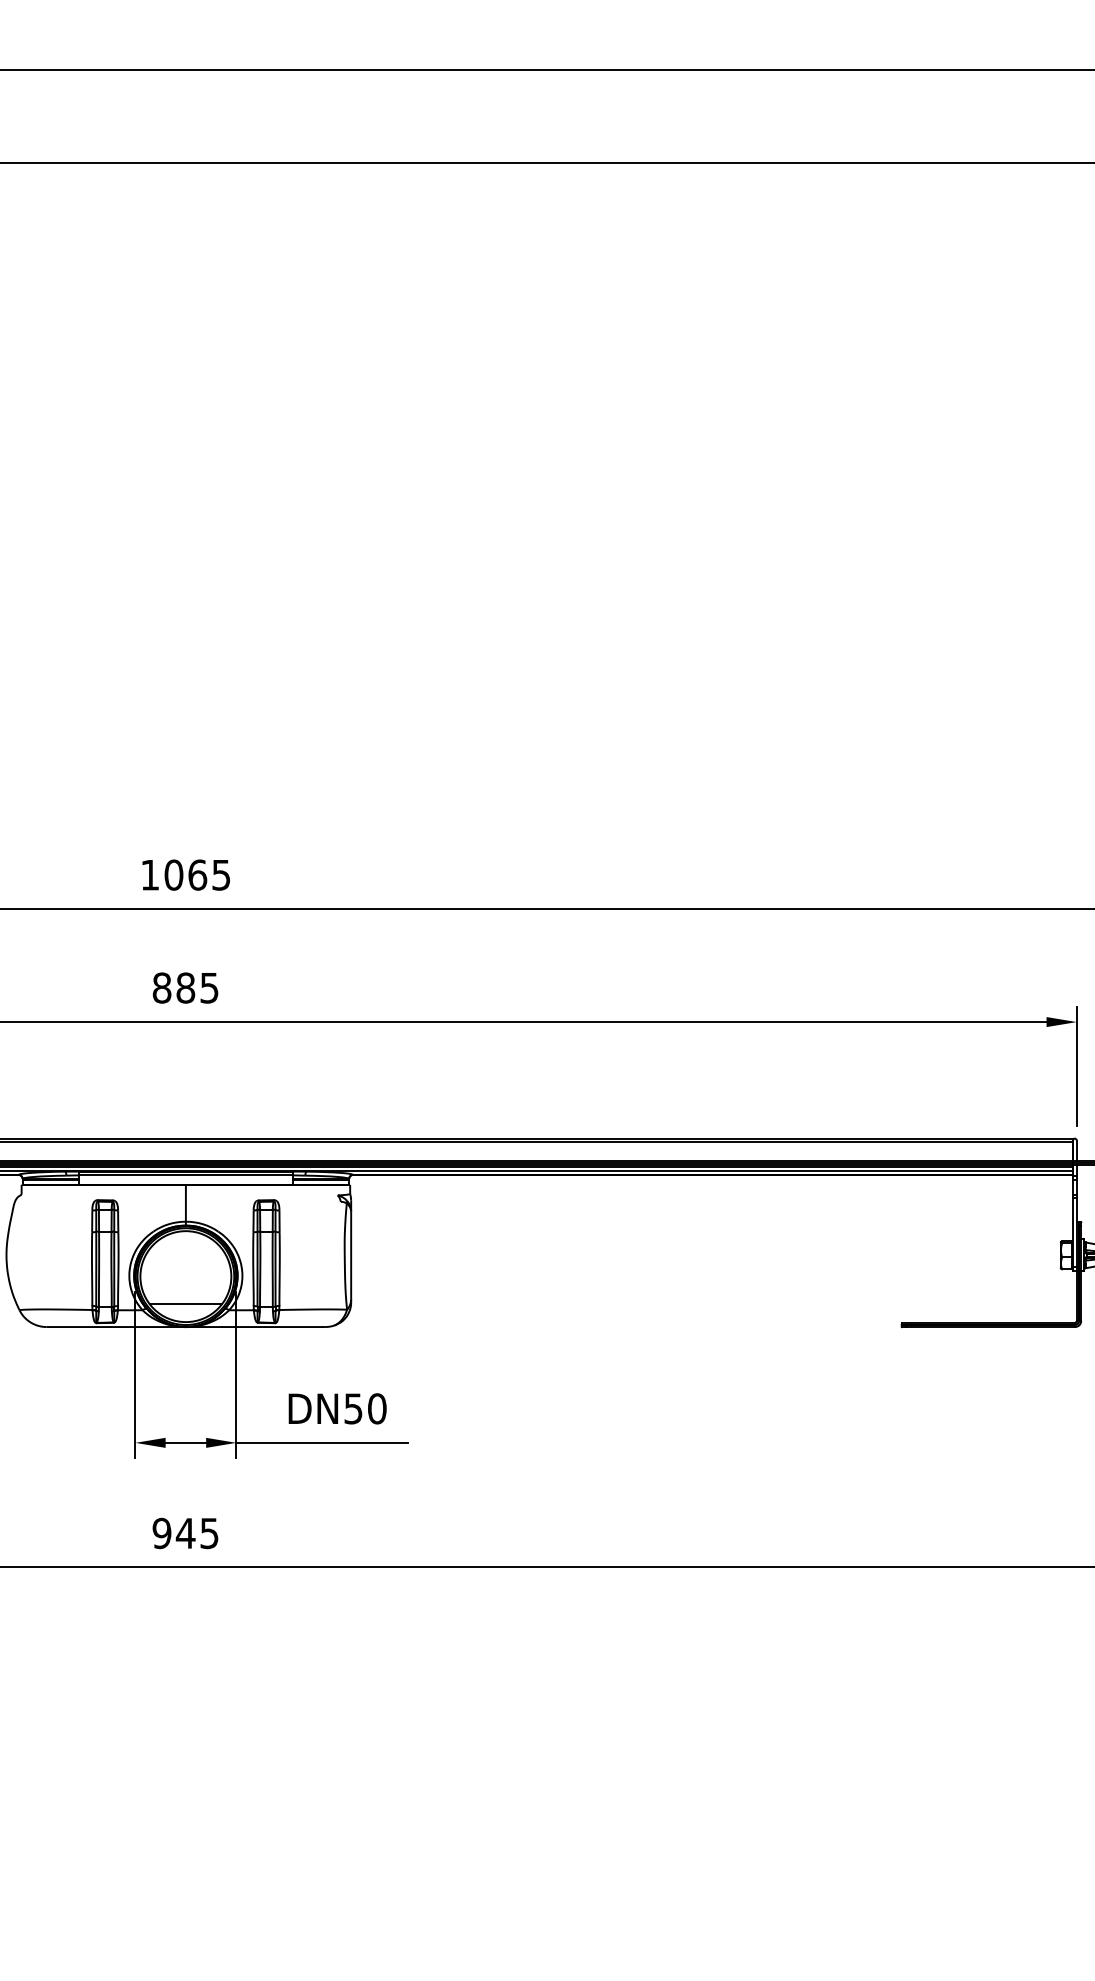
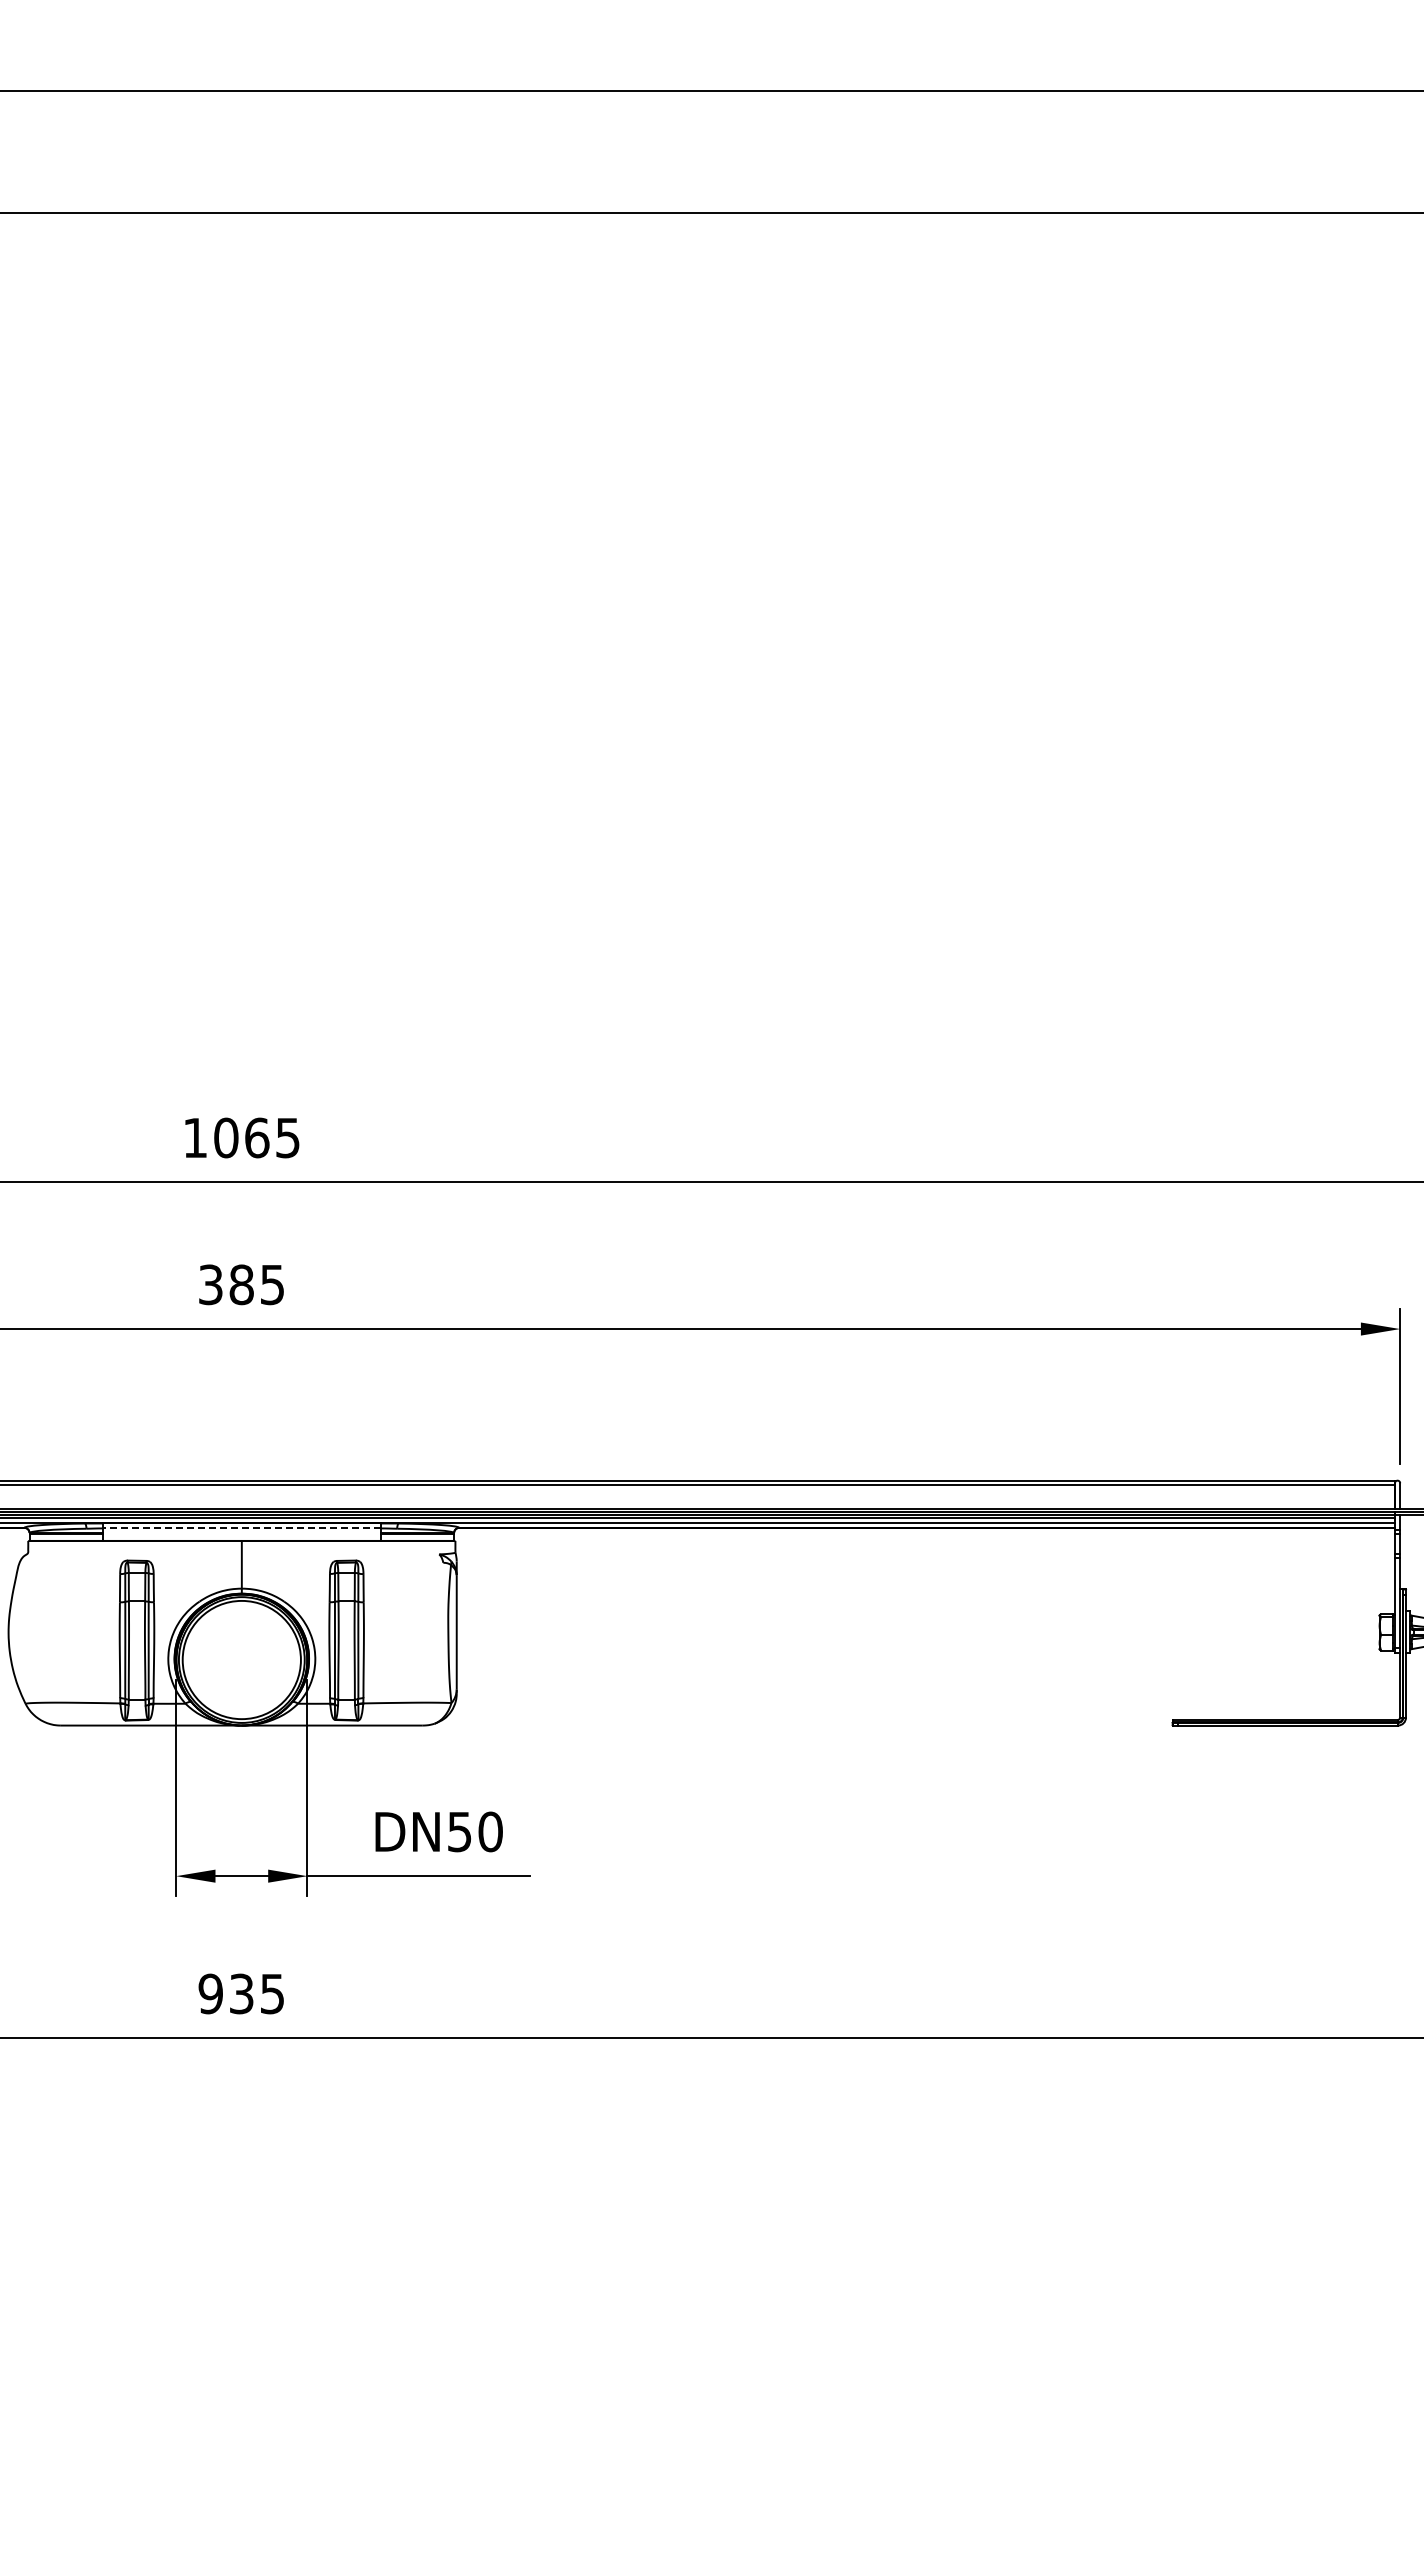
text: (161, 987) -> (210, 1284), 885 -> 385
line: (185, 1175) -> (241, 1528), solid -> dashed
line: (185, 1303) -> (241, 1695), removed
text: (185, 1533) -> (241, 1993), 945 -> 935

